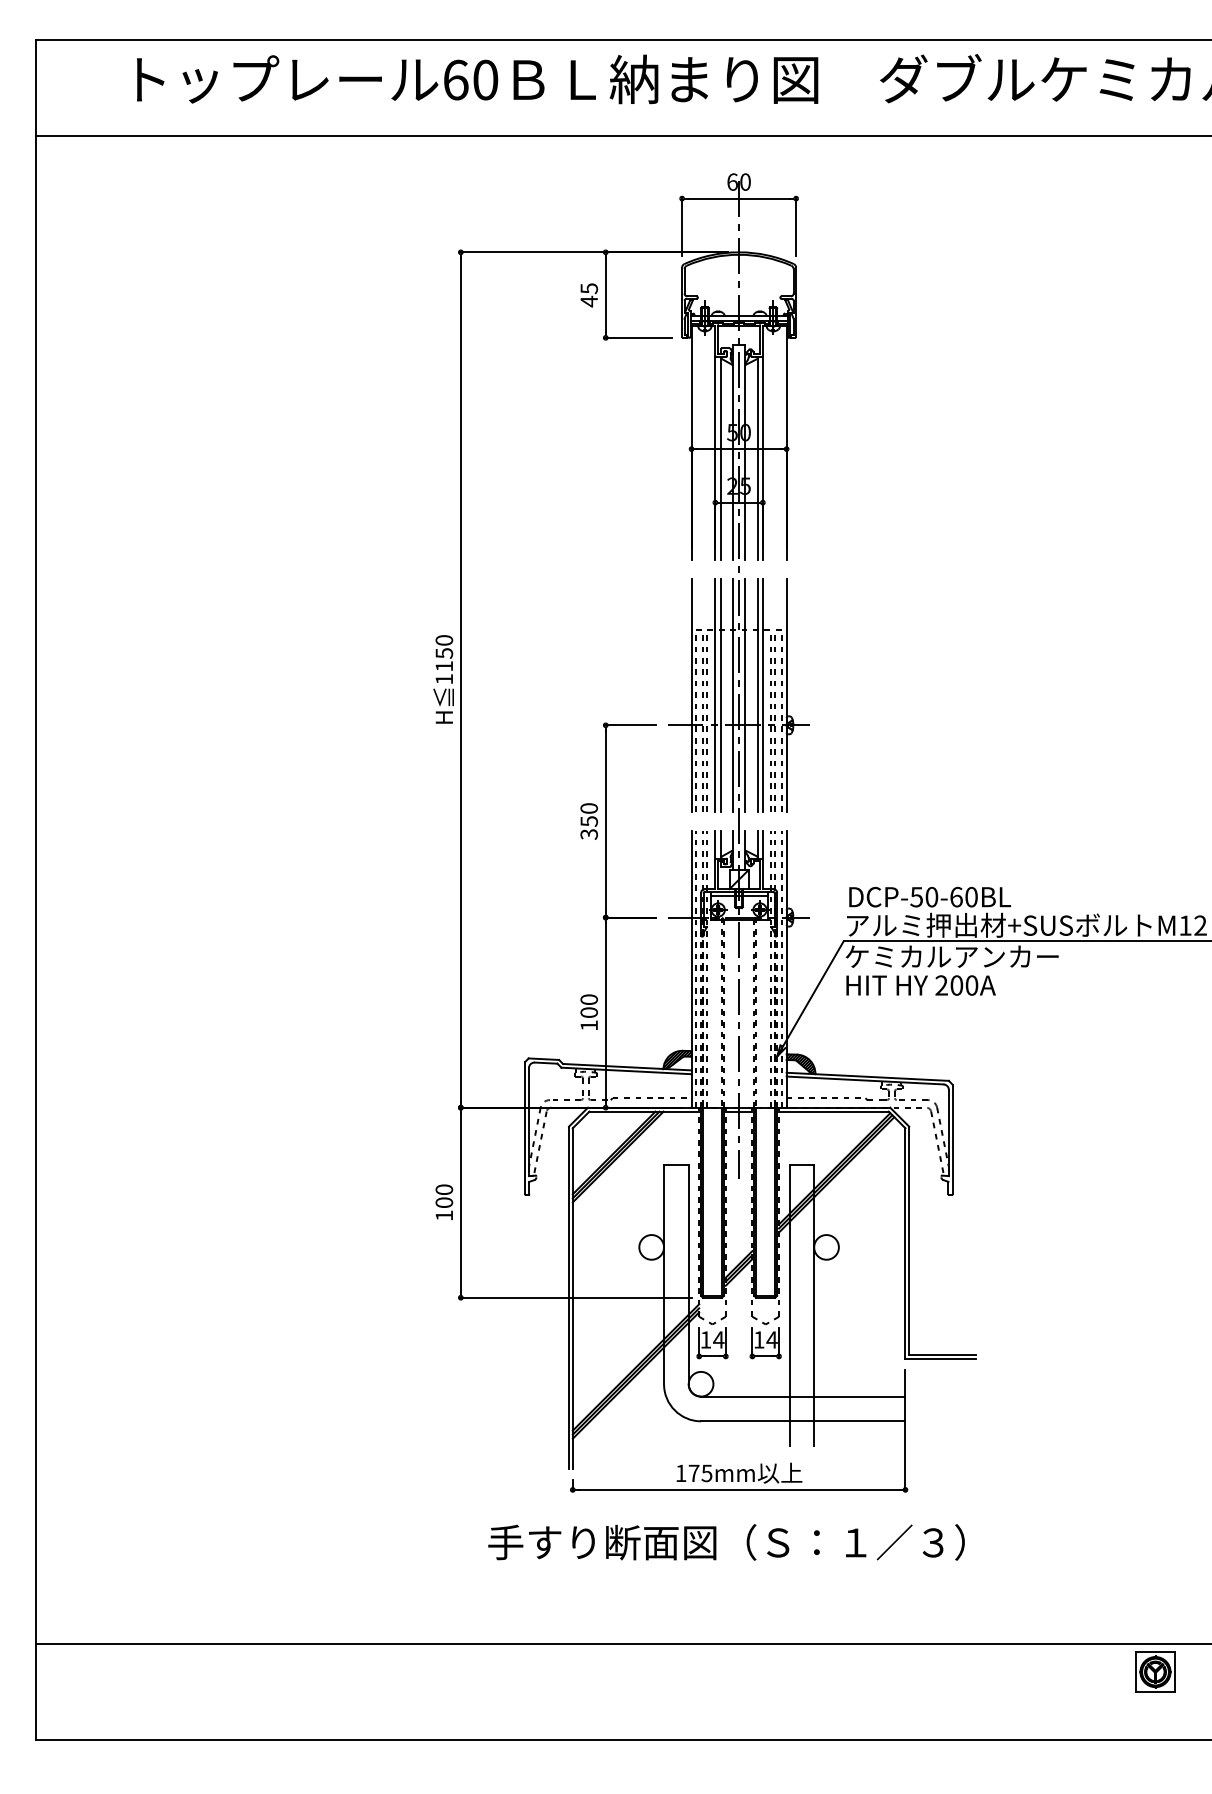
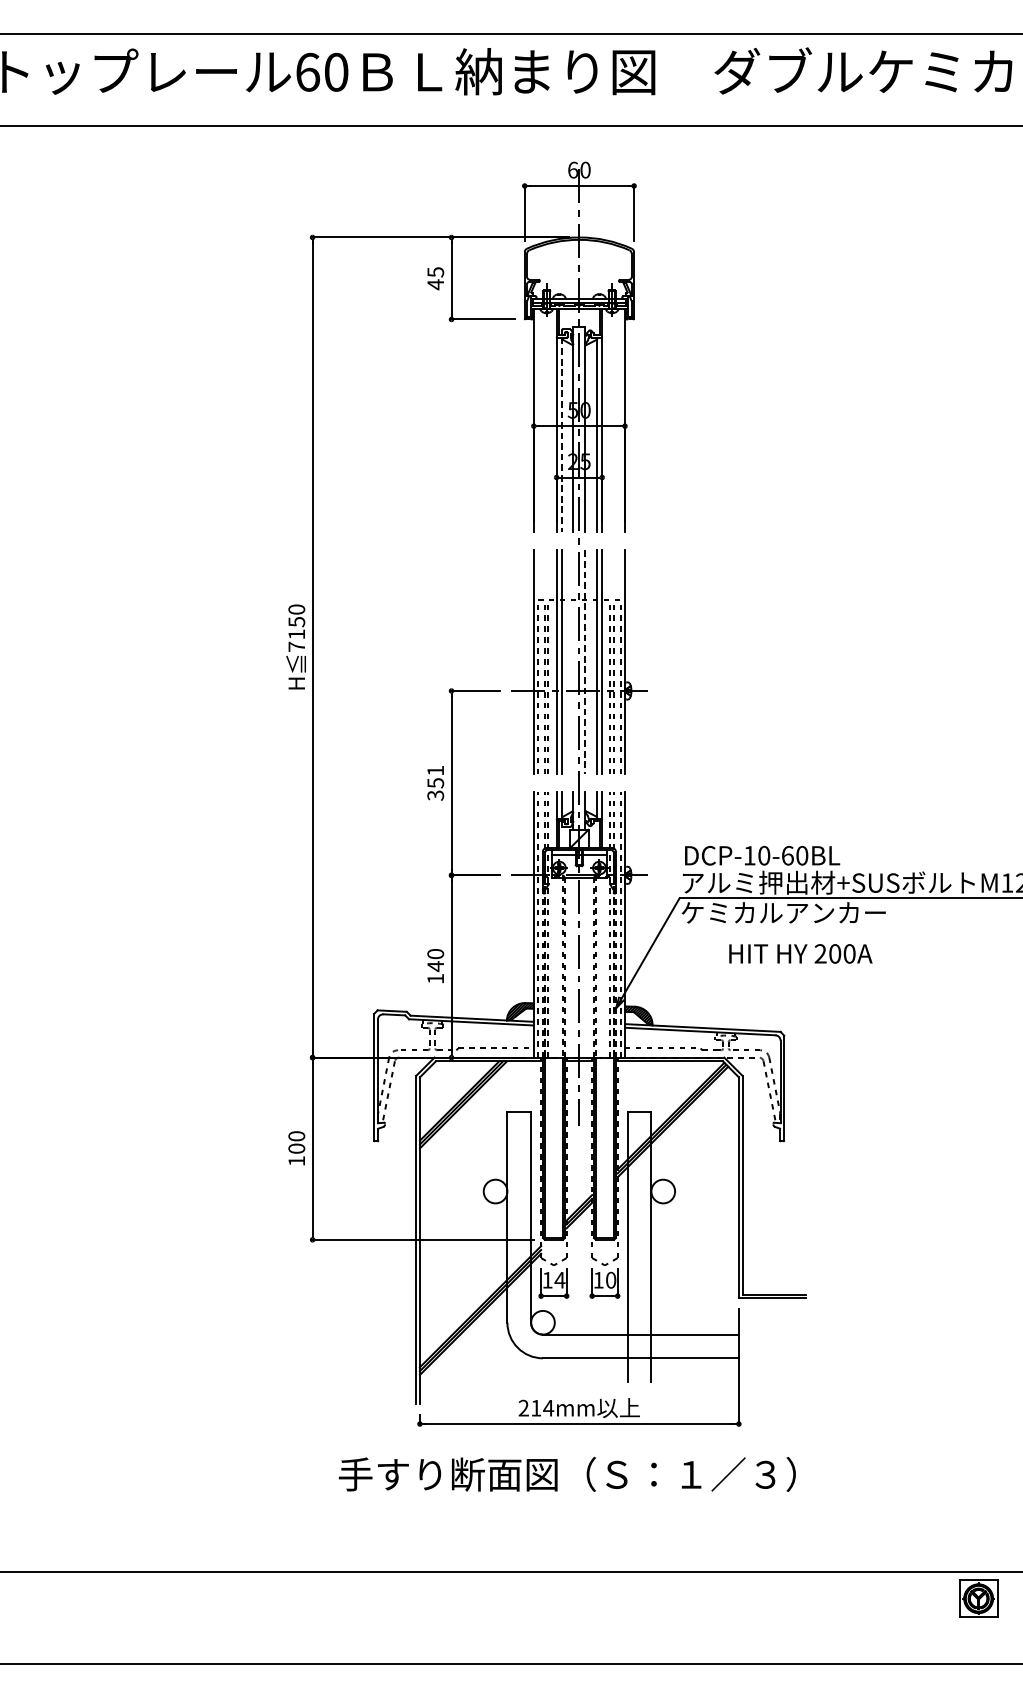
line: (721, 458) -> (562, 435), solid -> dashed
text: (443, 679) -> (295, 647), 1150 -> 7150
line: (732, 694) -> (573, 661), removed
line: (745, 695) -> (585, 662), solid -> dashed
text: (589, 808) -> (435, 770), 350 -> 351
text: (916, 897) -> (749, 856), DCP-50-60BL -> DCP-10-60BL
text: (920, 985) -> (800, 953), moved
text: (589, 1012) -> (435, 966), 100 -> 140
text: (771, 1339) -> (610, 1279), 14 -> 10
text: (693, 1473) -> (535, 1408), 175mm -> 214mm

